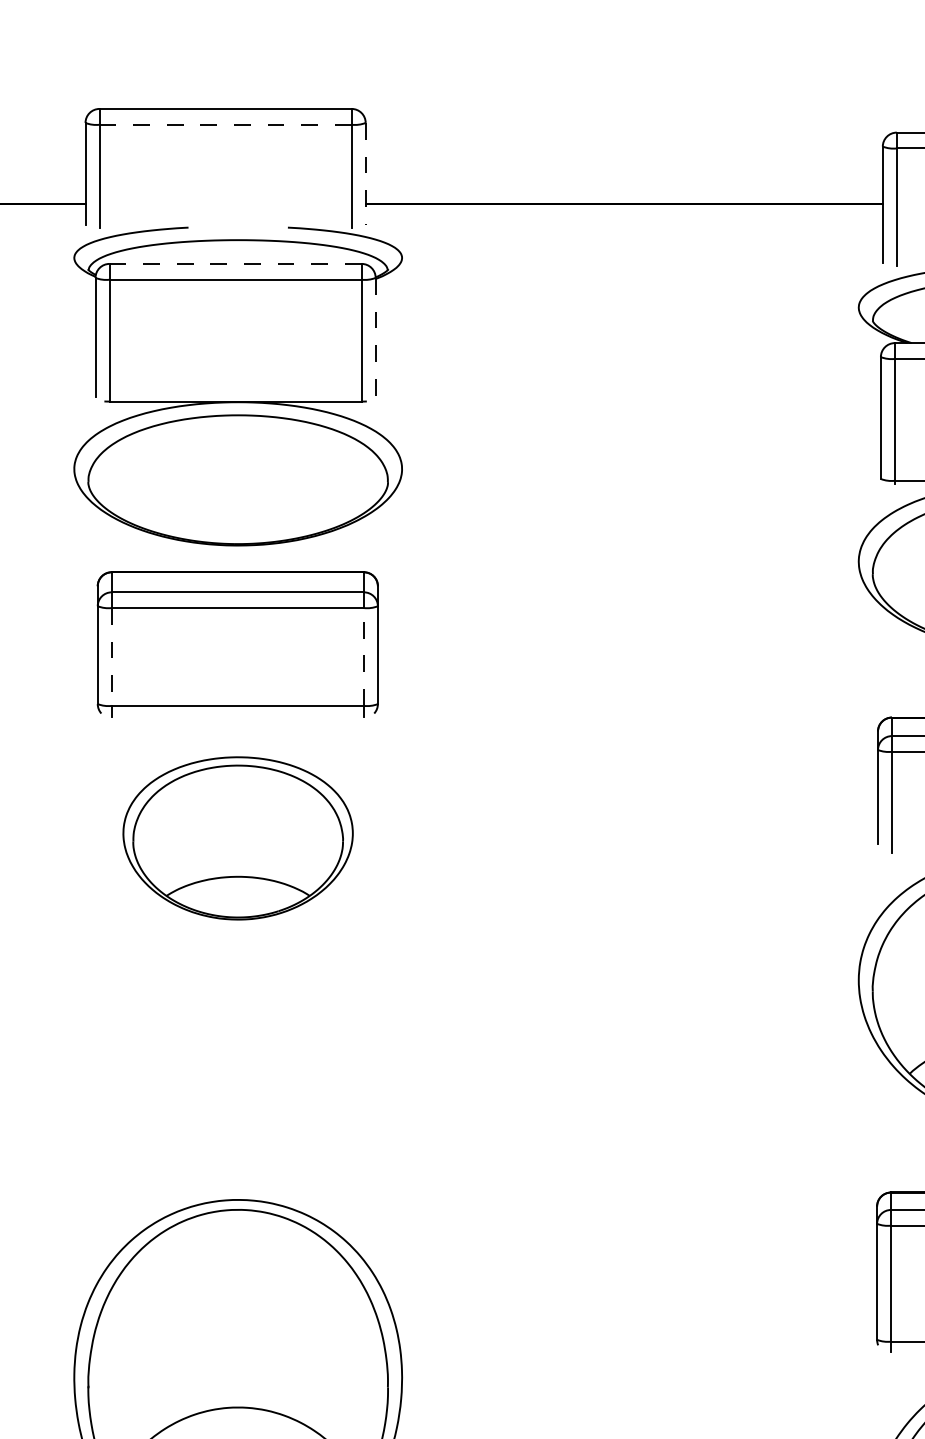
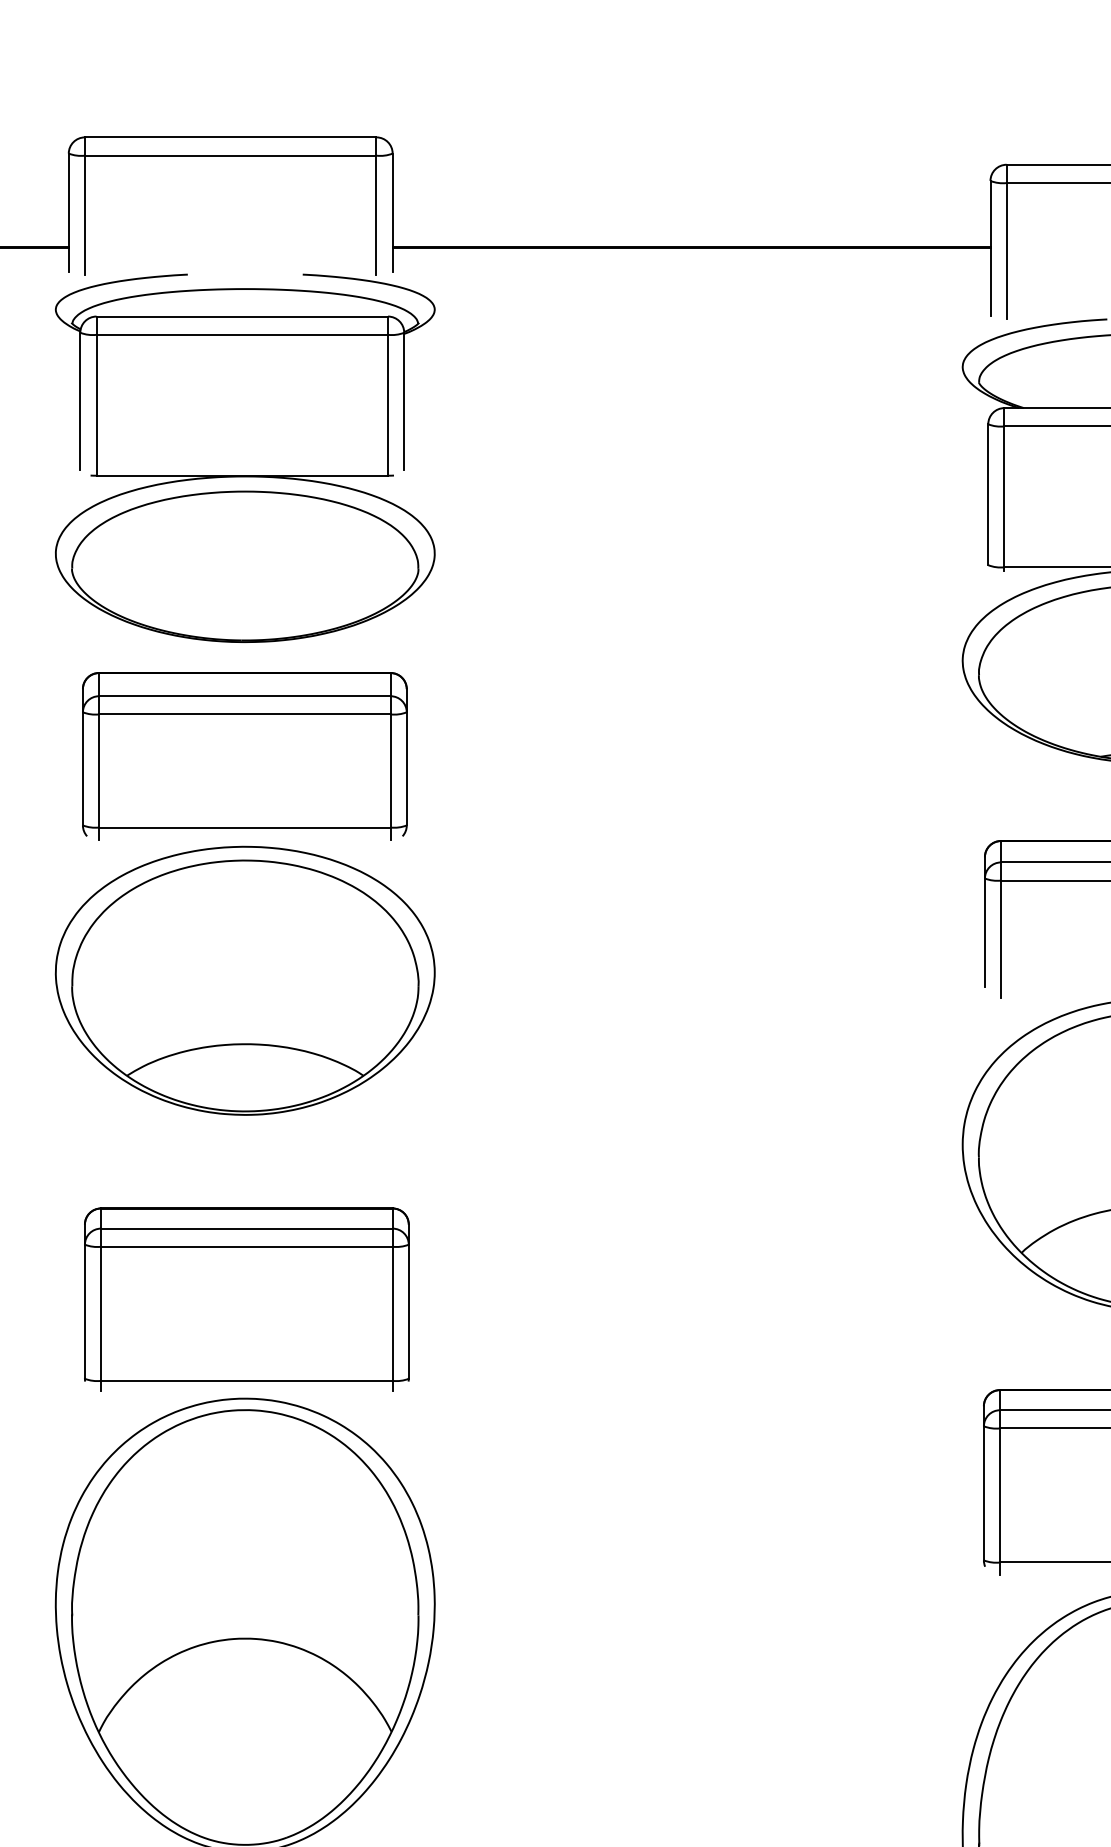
line: (225, 124) -> (230, 155), dashed -> solid
line: (365, 174) -> (392, 213), dashed -> solid
line: (235, 263) -> (242, 316), dashed -> solid
line: (375, 337) -> (404, 401), dashed -> solid
line: (112, 656) -> (99, 770), dashed -> solid
line: (363, 656) -> (390, 770), dashed -> solid
part: (237, 838) -> (244, 980), size x1.43
part: (239, 1114) -> (246, 1299), added

